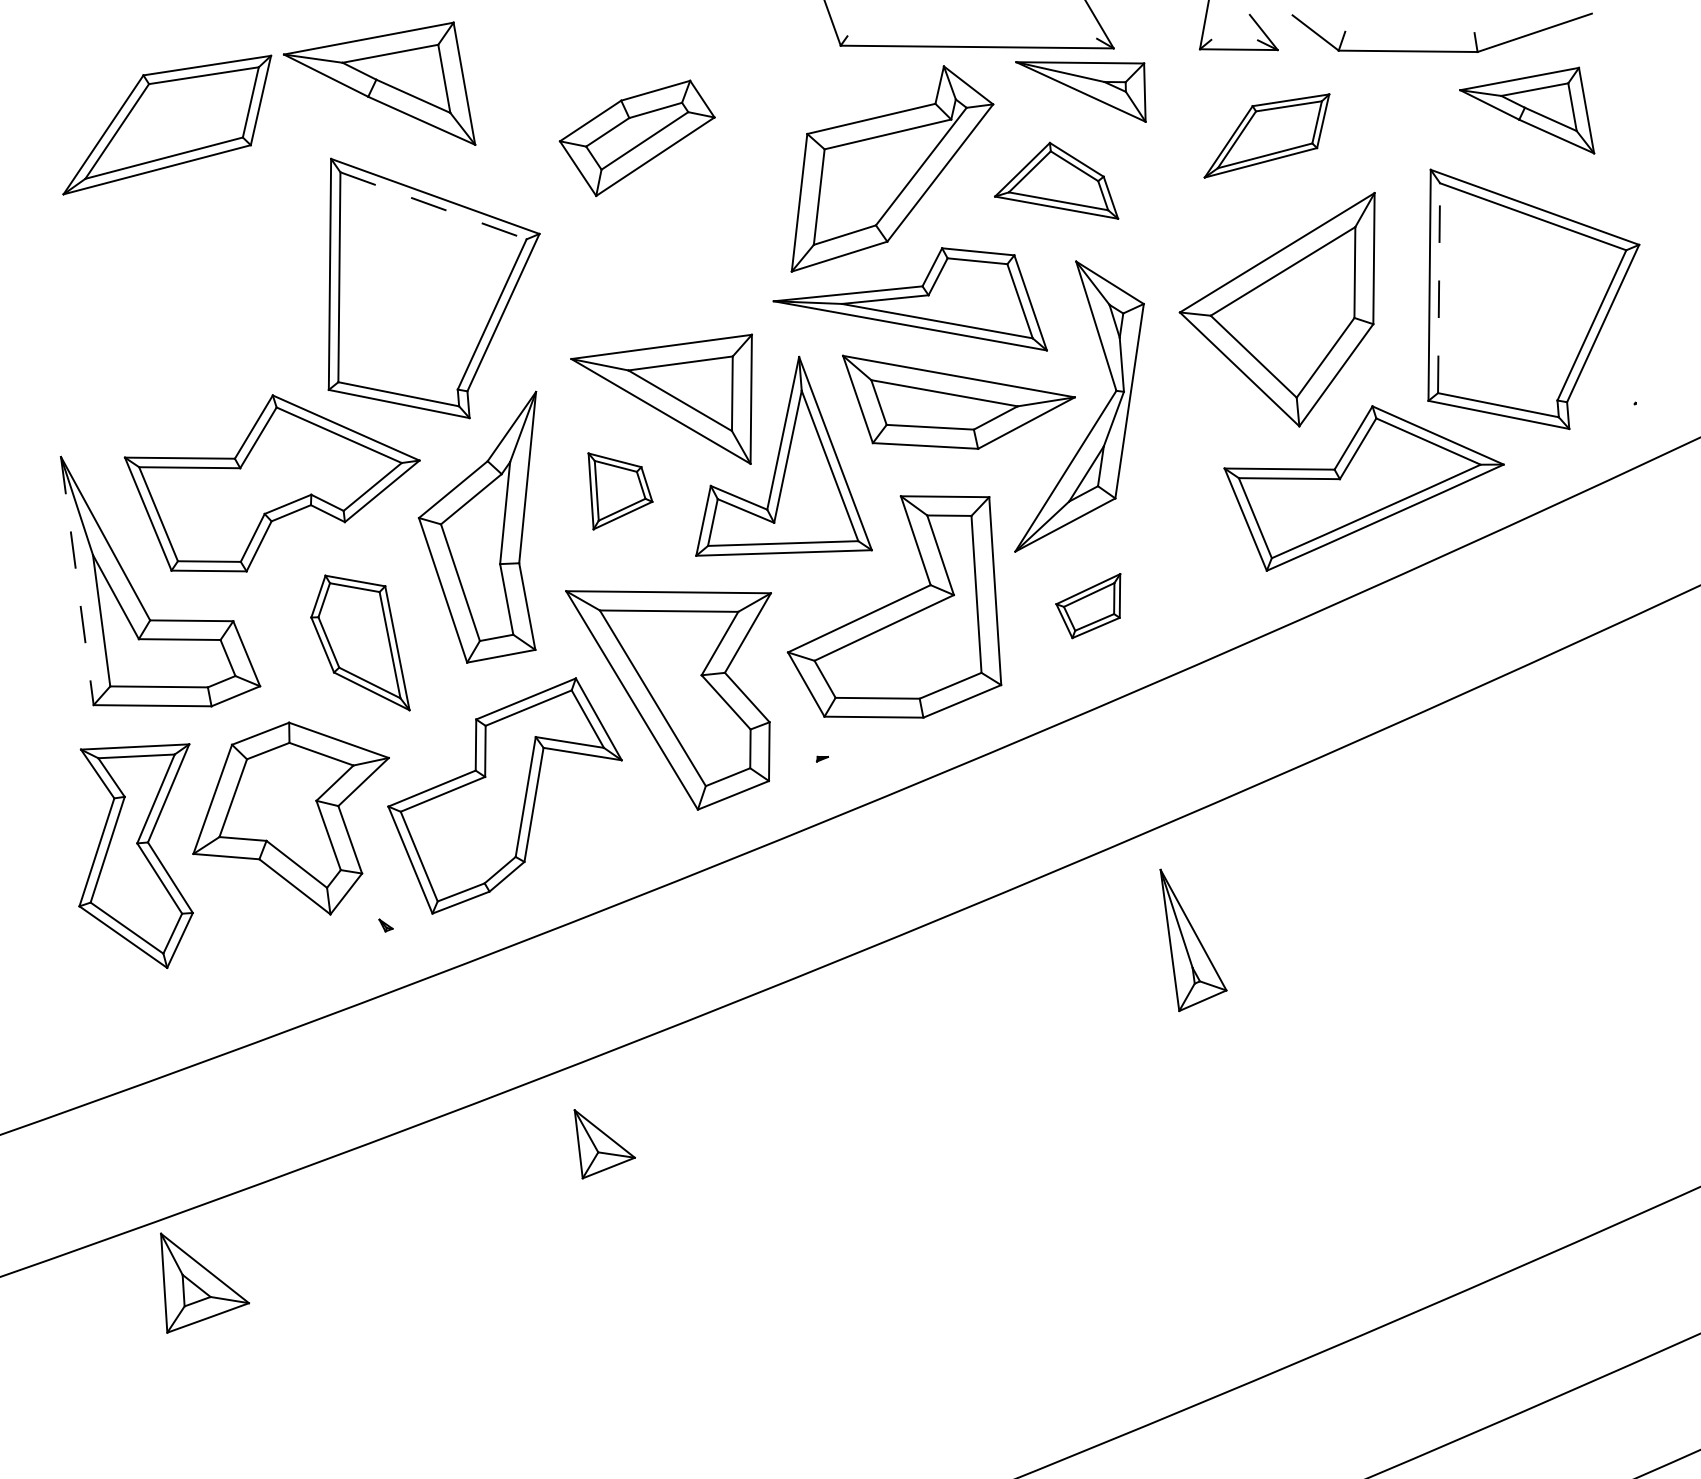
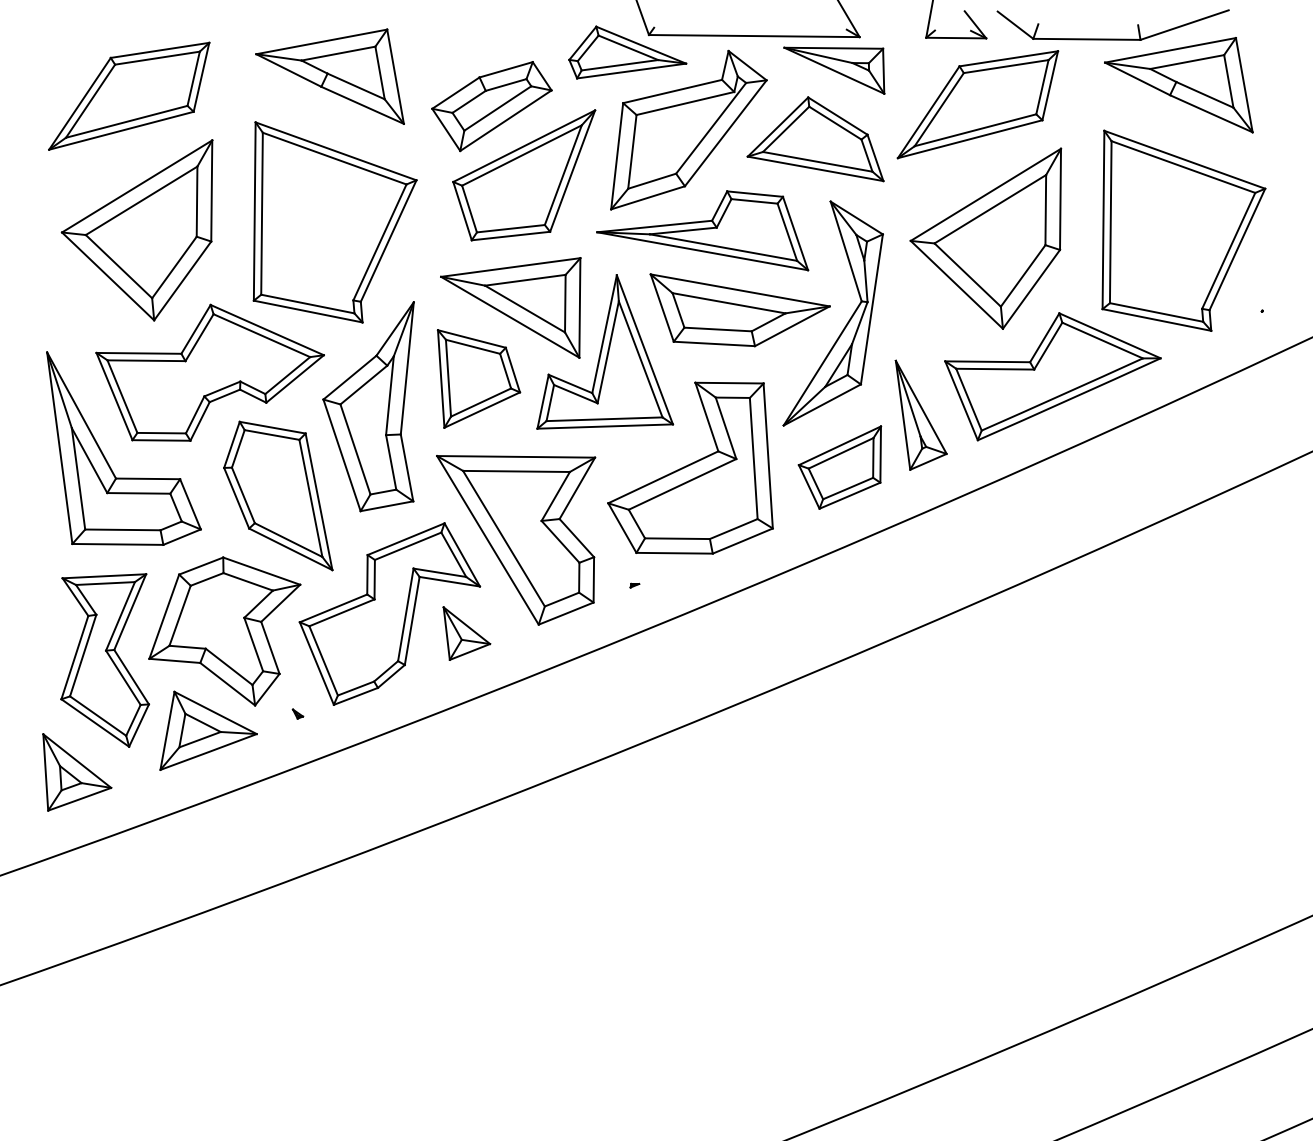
part: (812, 68) -> (627, 52), added
part: (379, 83) -> (330, 76), moved
part: (1526, 110) -> (1178, 85), size x1.43
part: (1266, 135) -> (977, 104), size x1.67
part: (1056, 180) -> (815, 139), size x1.43
line: (433, 205) -> (334, 158), dashed -> solid
part: (679, 227) -> (524, 175), added
line: (1439, 288) -> (1111, 222), dashed -> solid
part: (177, 298) -> (137, 230), added
part: (620, 491) -> (478, 379), size x1.67
line: (77, 581) -> (59, 448), dashed -> solid
part: (1088, 605) -> (840, 467), size x1.67
part: (360, 642) -> (278, 495), size x1.43
part: (1193, 940) -> (921, 415), moved
part: (269, 946) -> (208, 730), added
part: (604, 1144) -> (466, 633), moved
part: (204, 1282) -> (76, 771), moved

